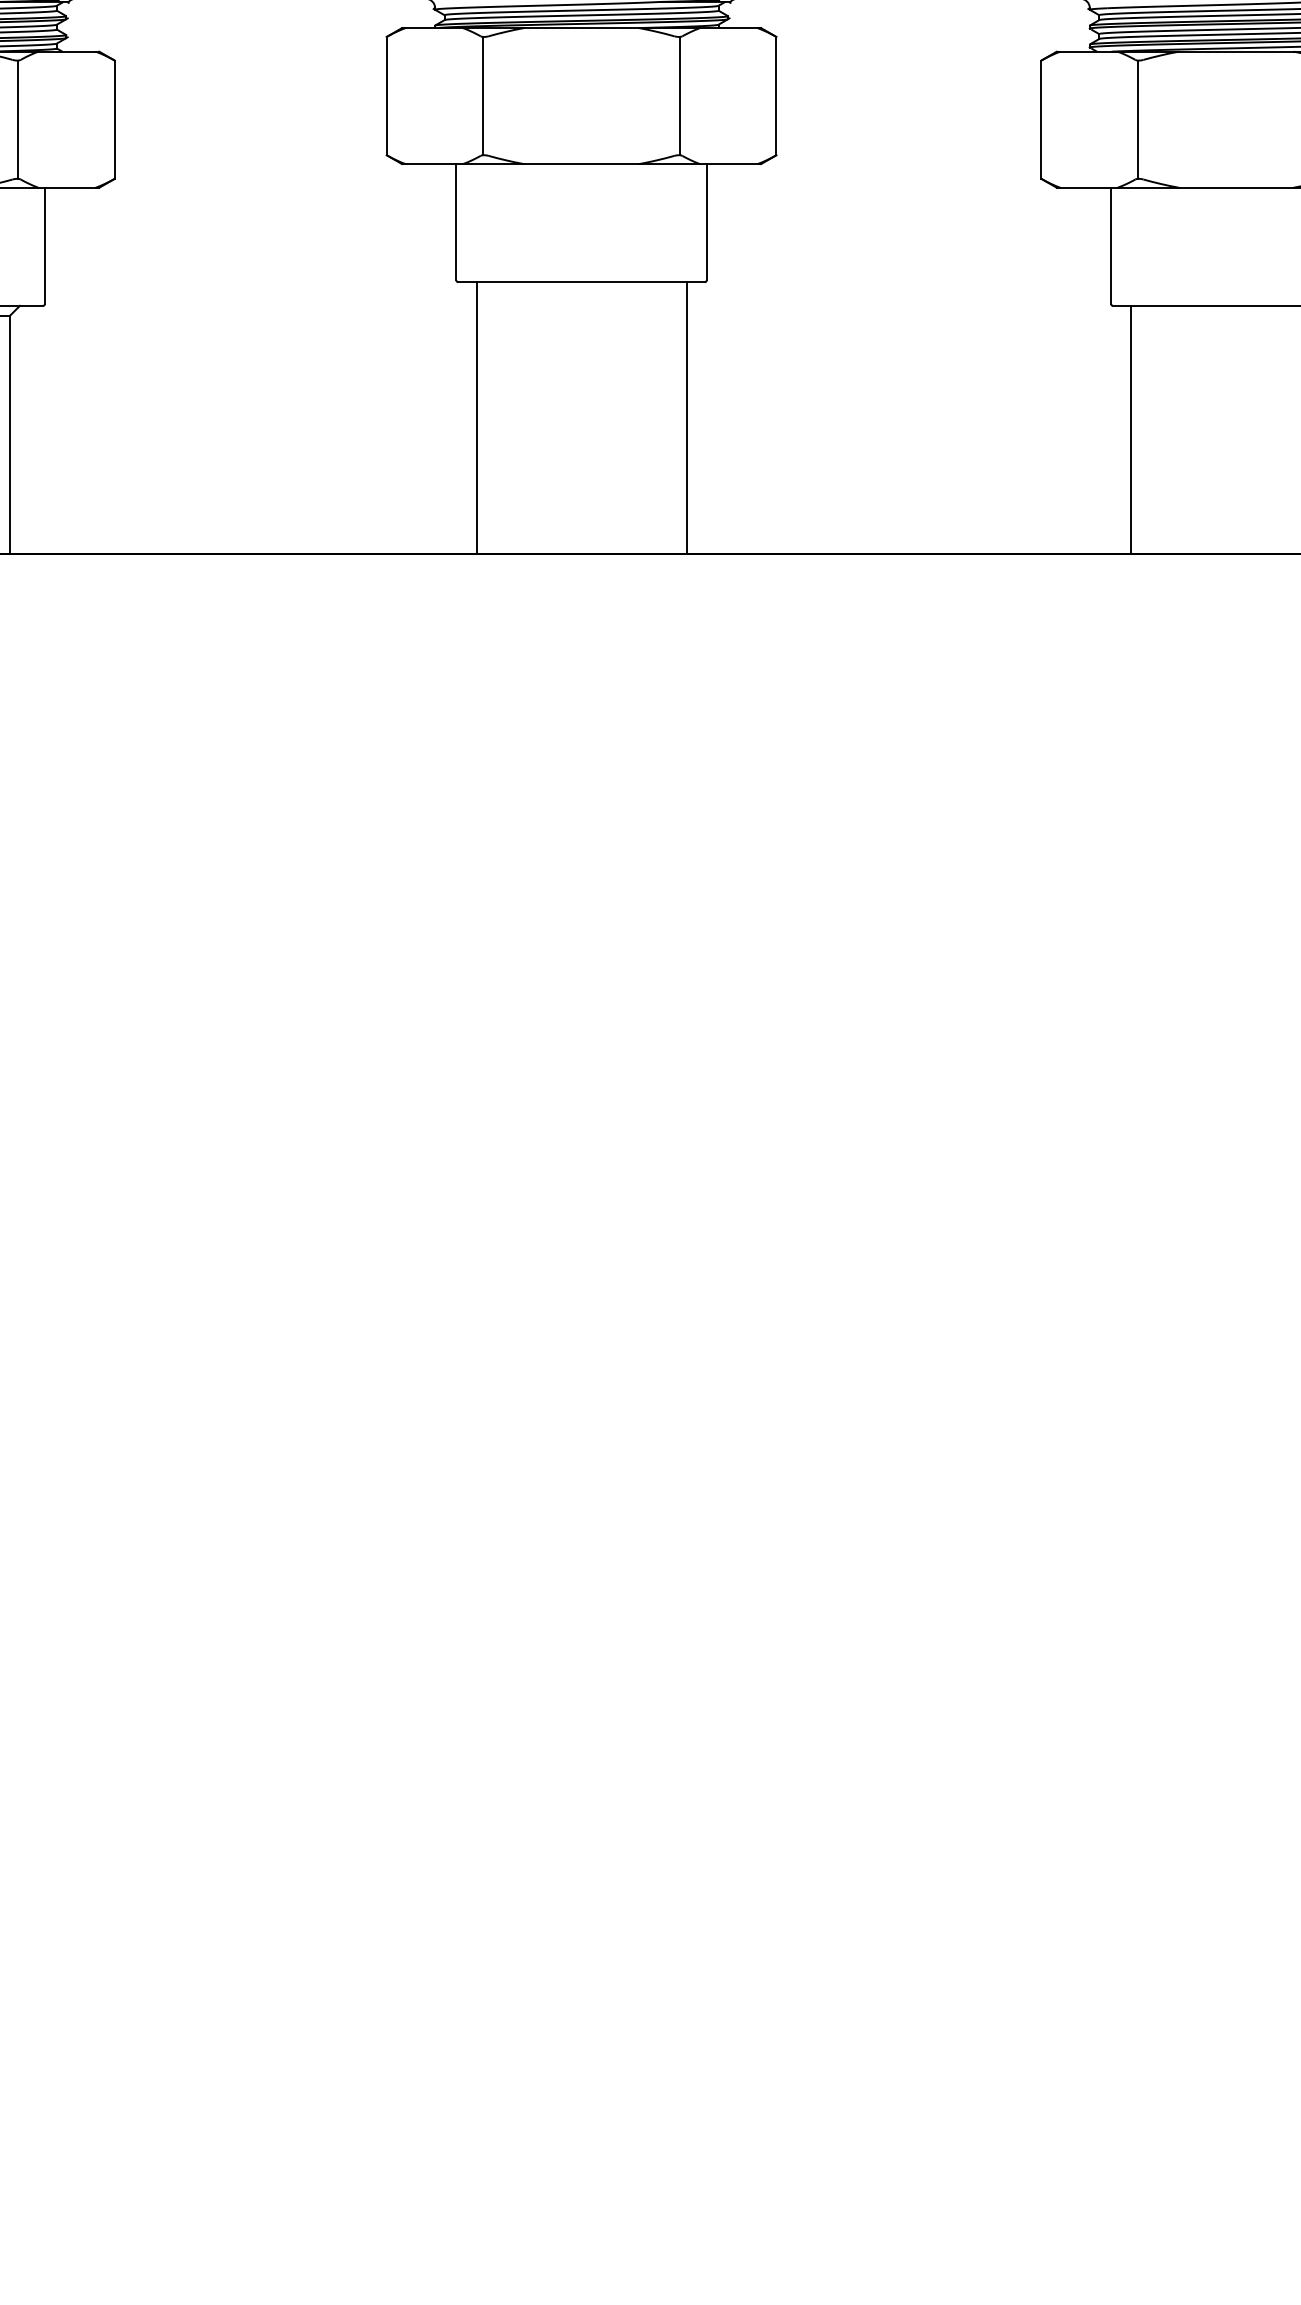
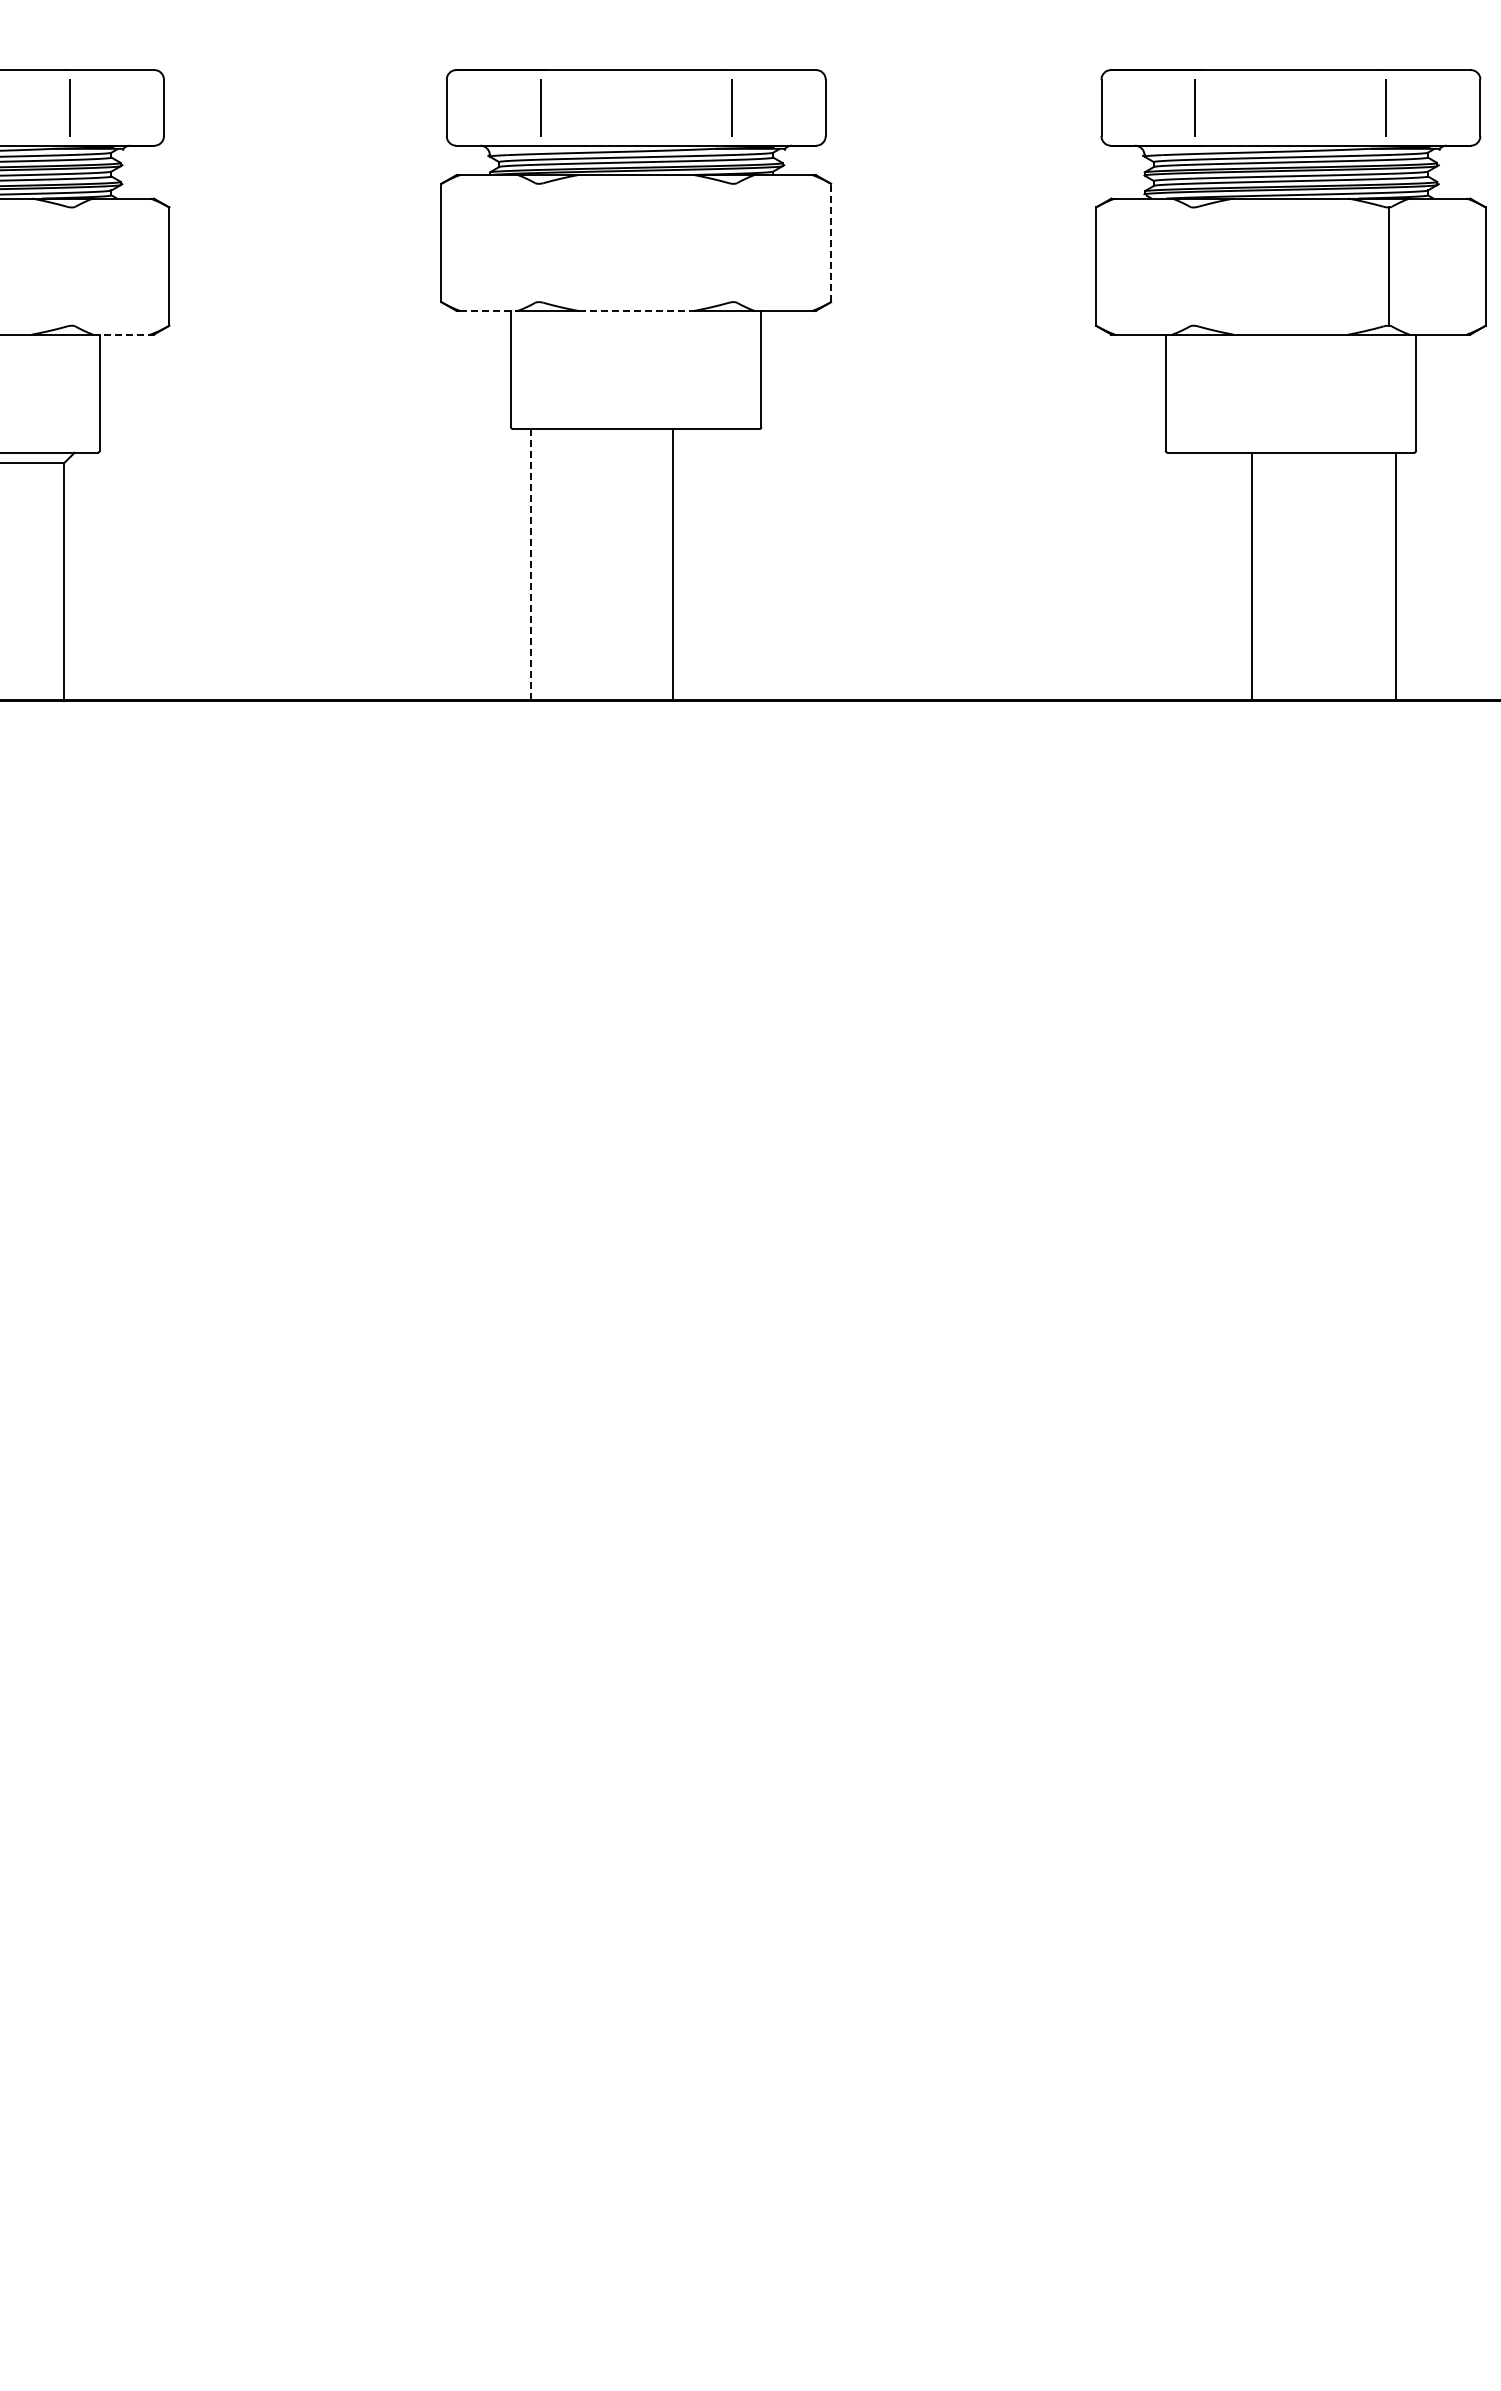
line: (483, 95) -> (538, 242), removed
line: (679, 95) -> (734, 242), removed
line: (776, 95) -> (831, 242), solid -> dashed
line: (17, 119) -> (72, 266), removed
line: (1137, 119) -> (1192, 266), removed
line: (433, 164) -> (488, 311), solid -> dashed
line: (581, 164) -> (636, 311), solid -> dashed
line: (66, 187) -> (121, 334), solid -> dashed
line: (476, 417) -> (531, 564), solid -> dashed
line: (686, 417) -> (673, 564), moved
line: (1131, 429) -> (1252, 576), moved

